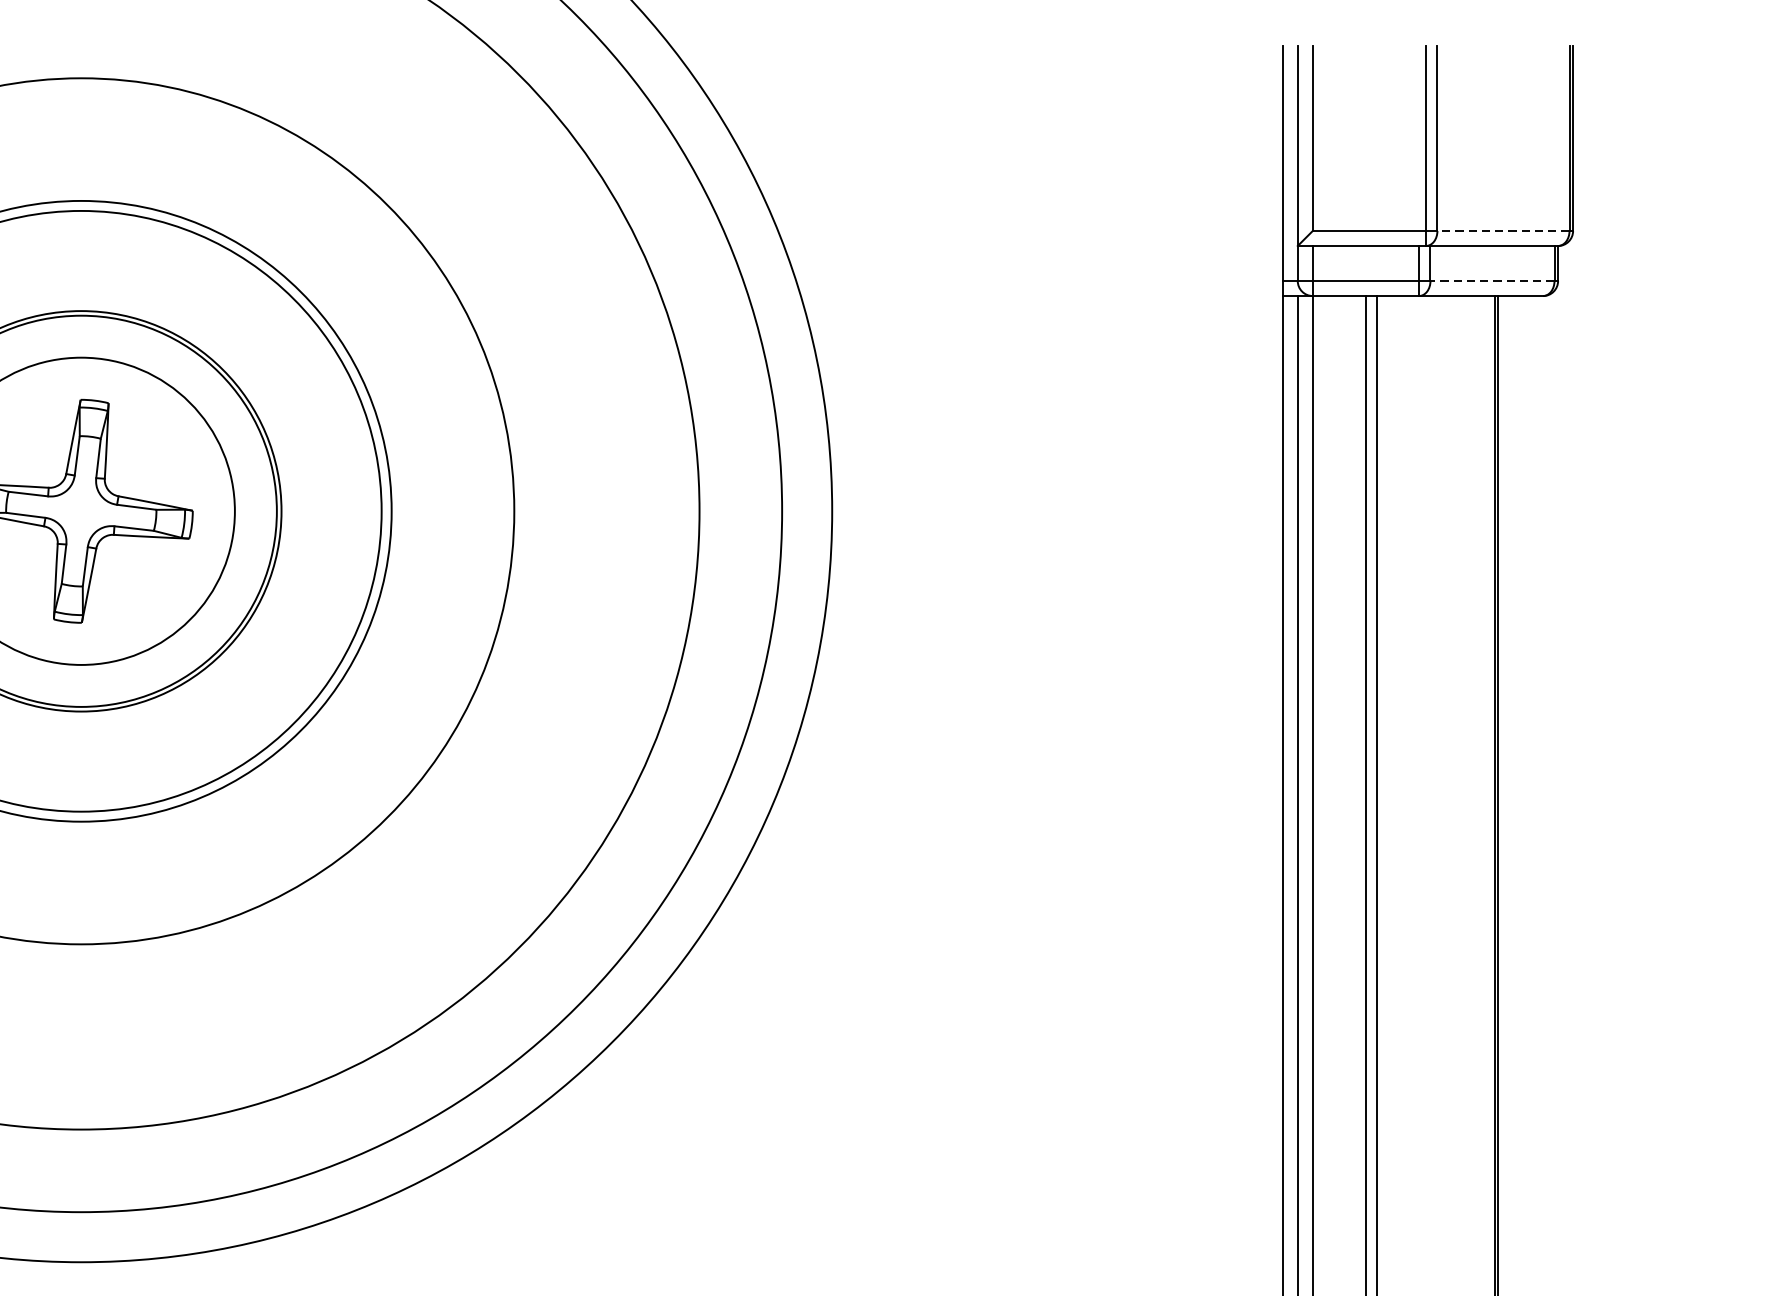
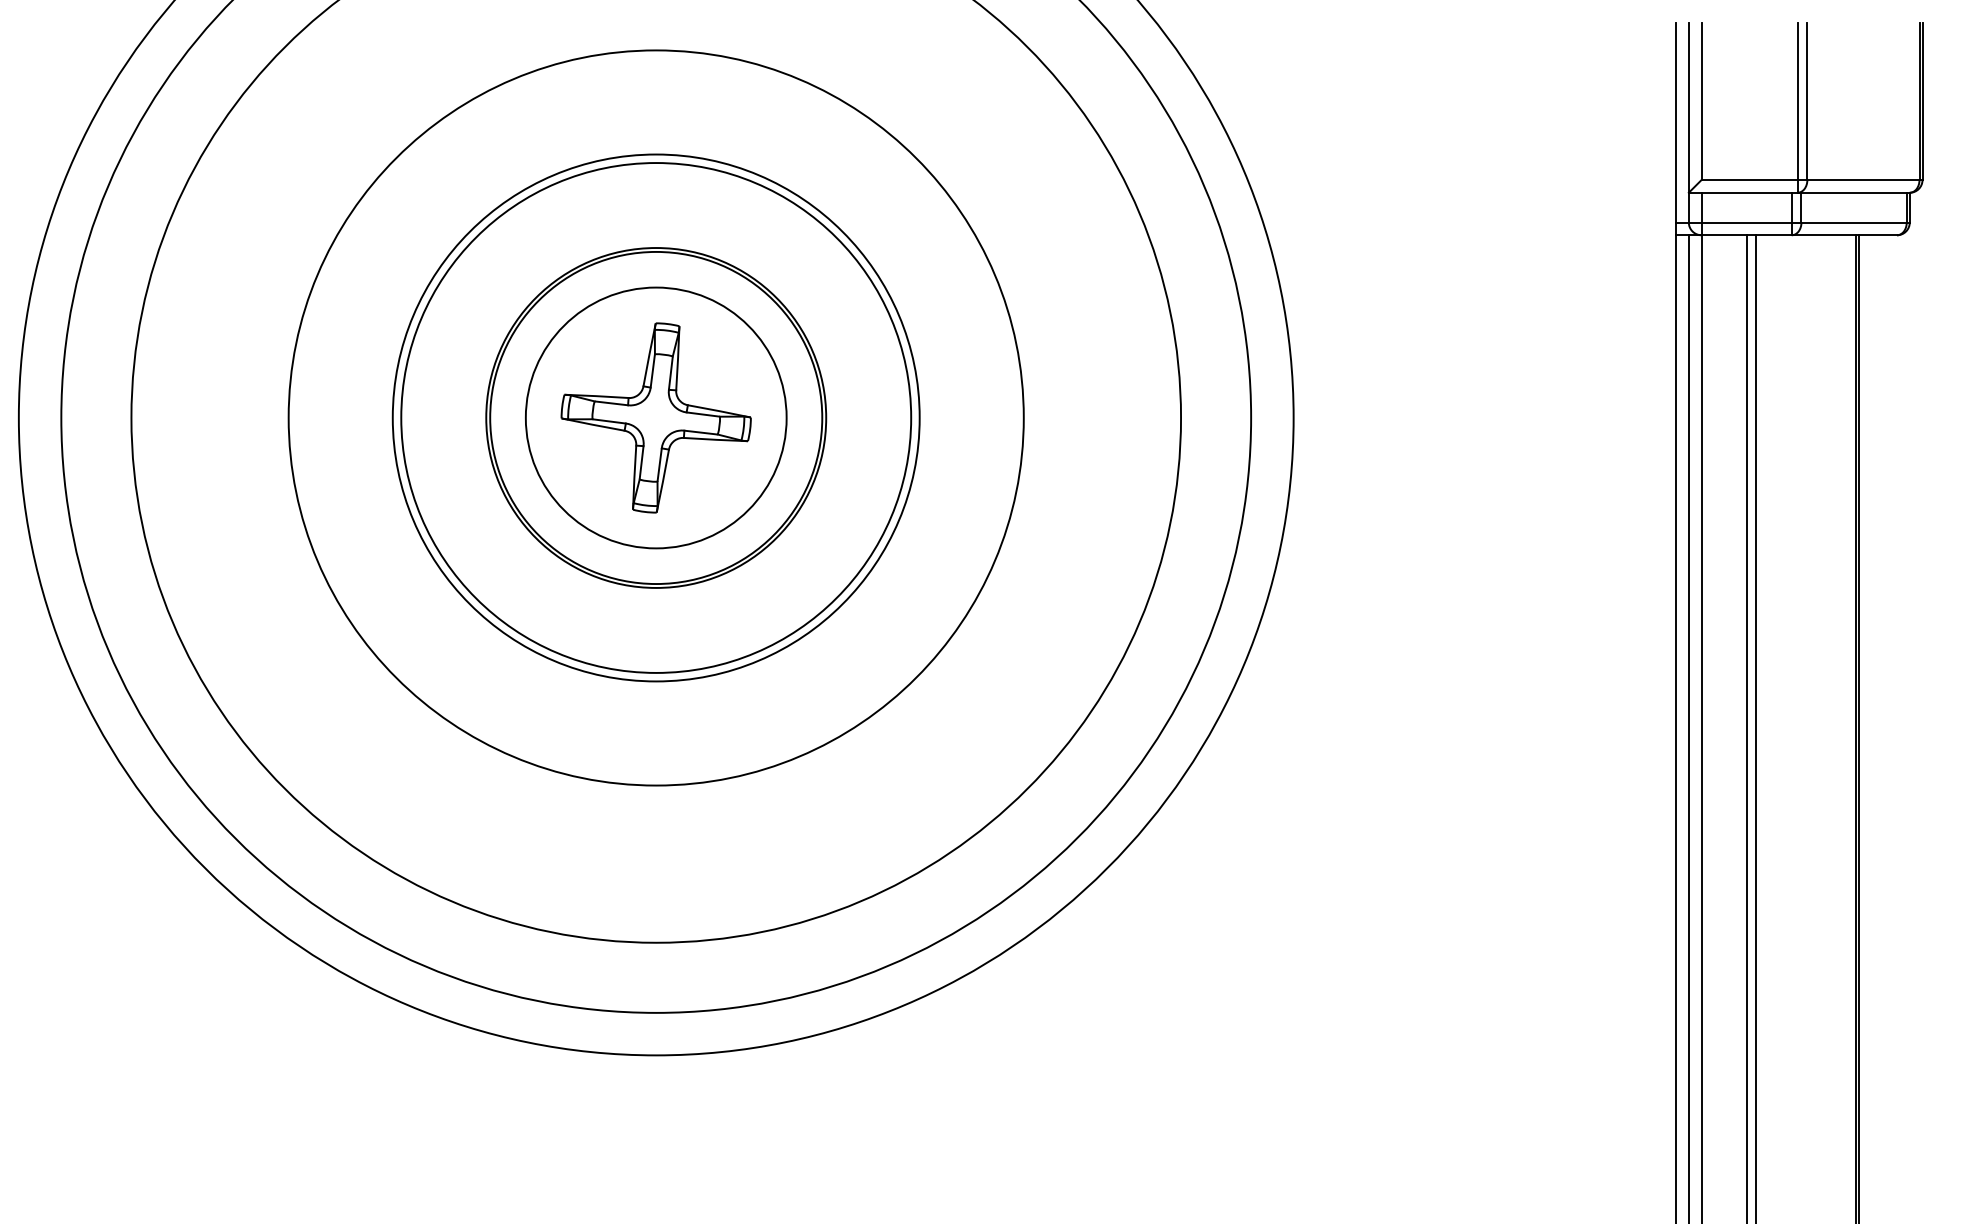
line: (1502, 231) -> (1862, 180), dashed -> solid
line: (1492, 281) -> (1854, 222), dashed -> solid

